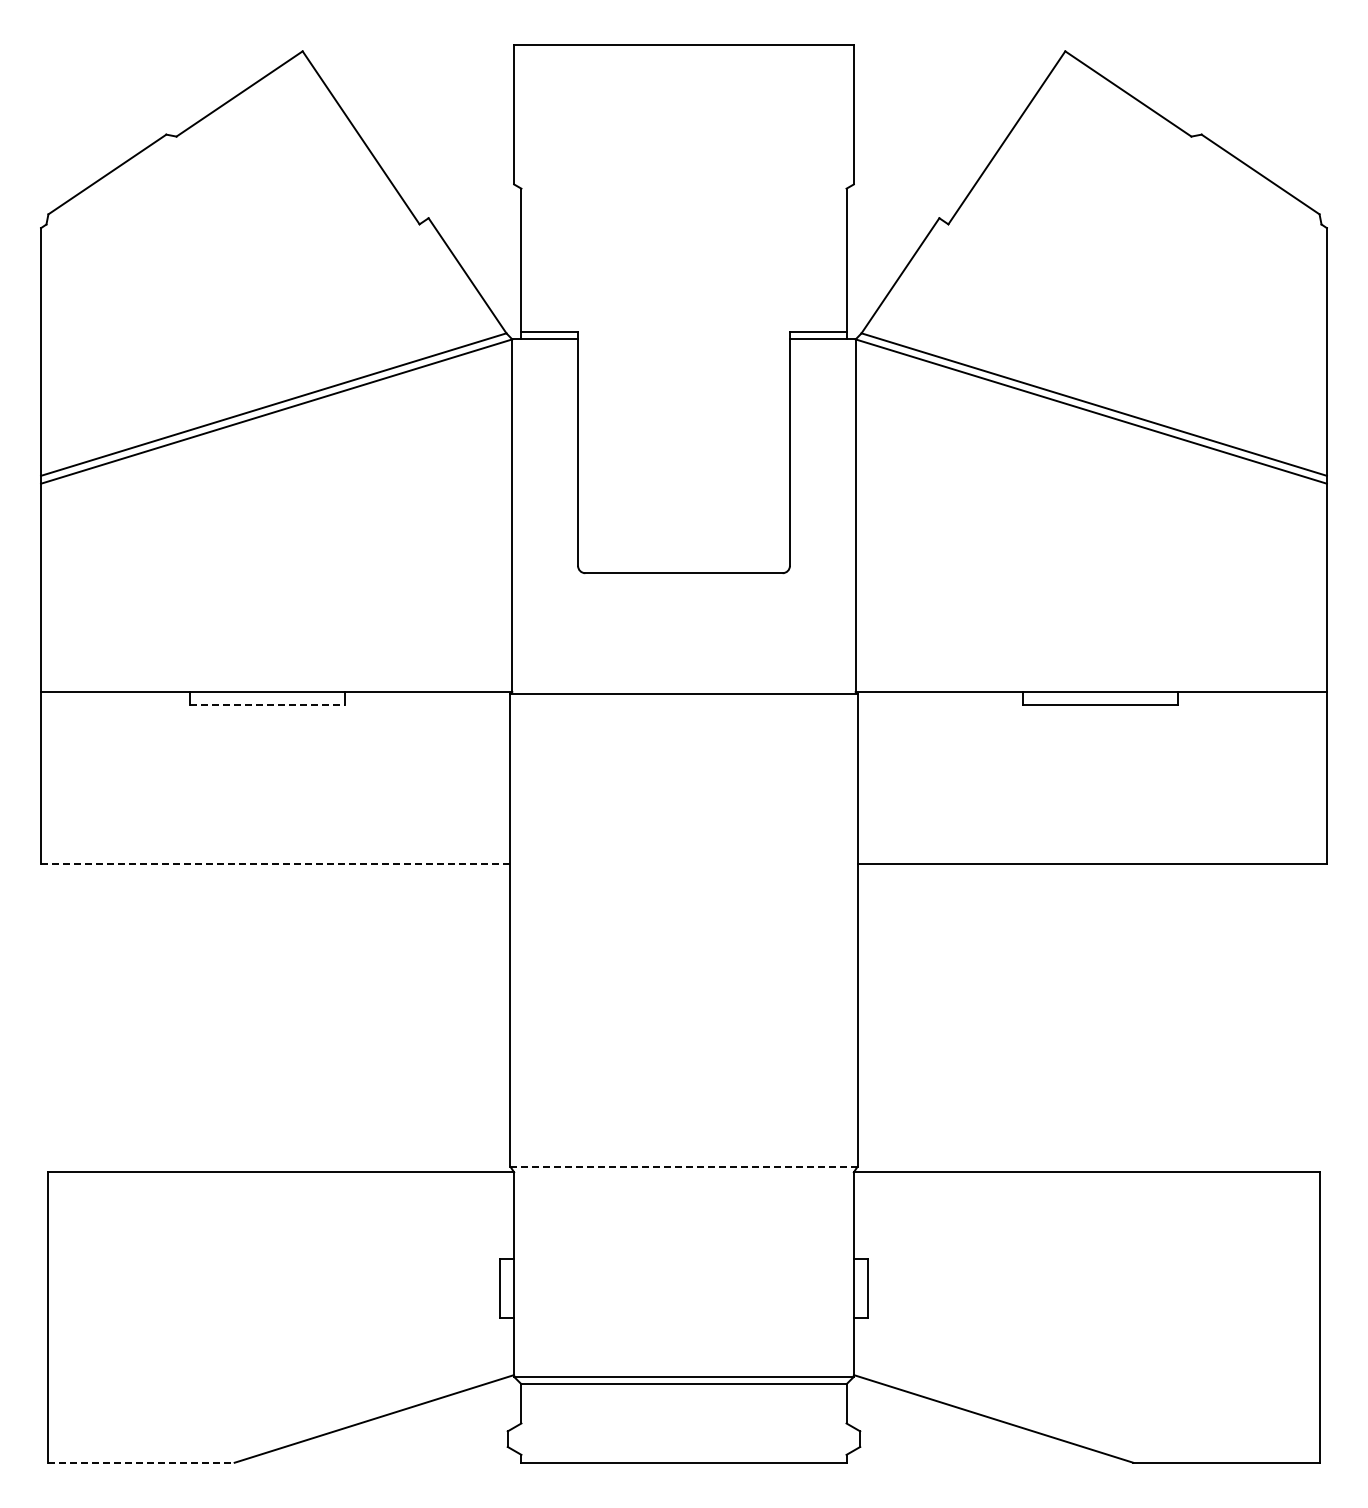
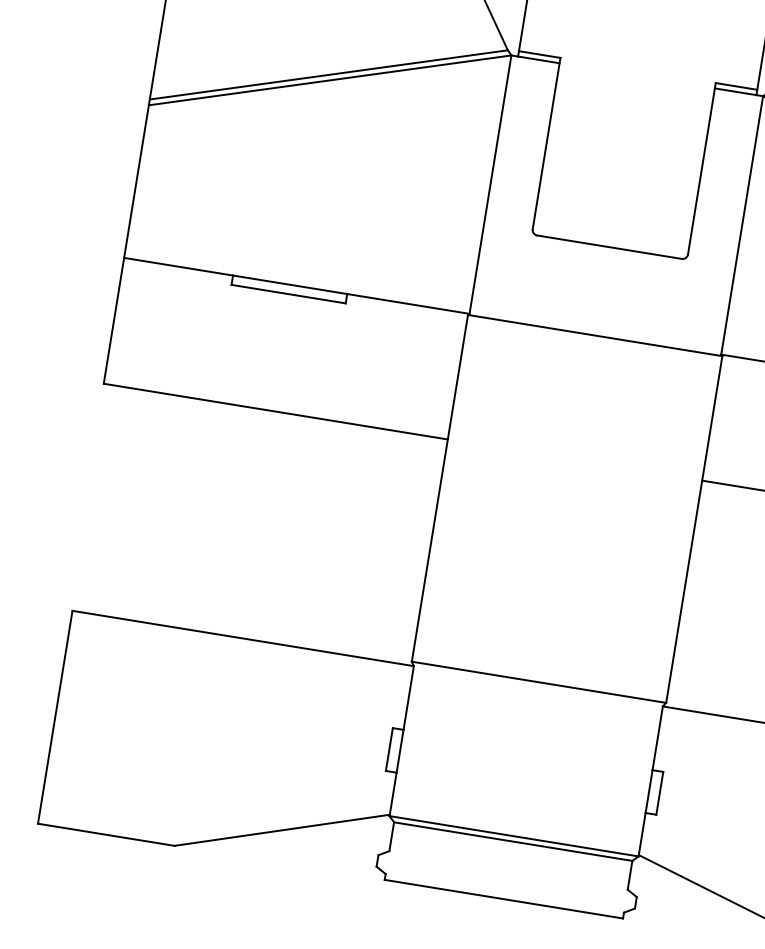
line: (267, 704) -> (288, 293), dashed -> solid
line: (275, 863) -> (275, 411), dashed -> solid
line: (684, 1166) -> (539, 682), dashed -> solid
line: (142, 1462) -> (107, 834), dashed -> solid

